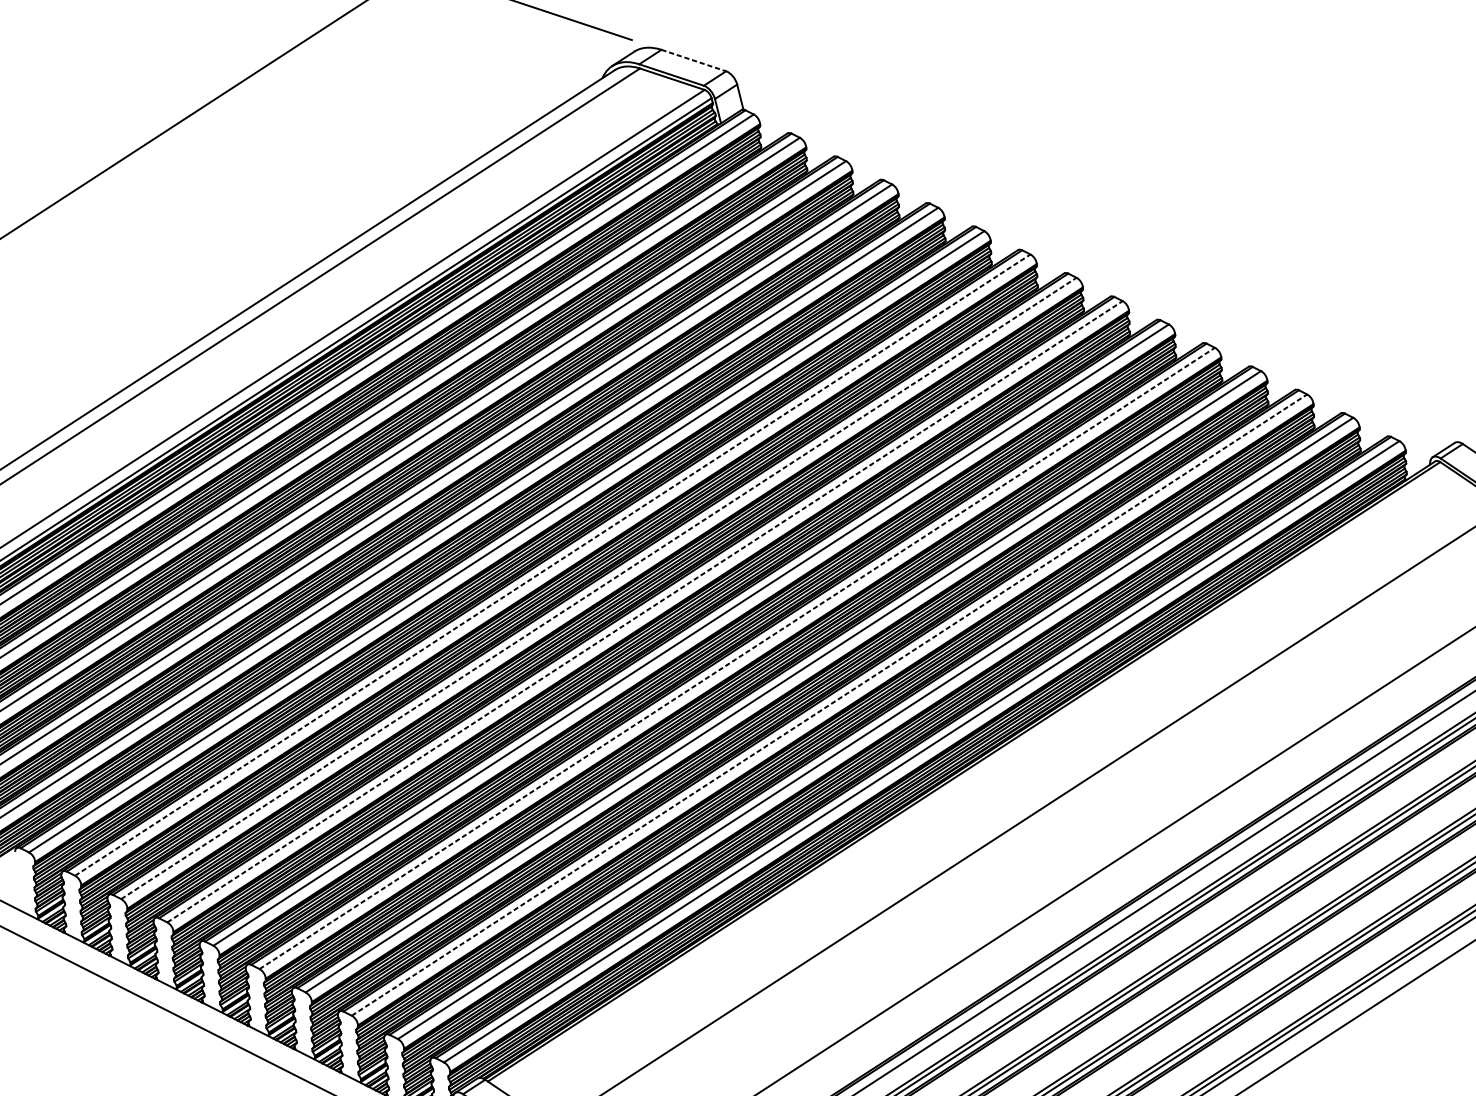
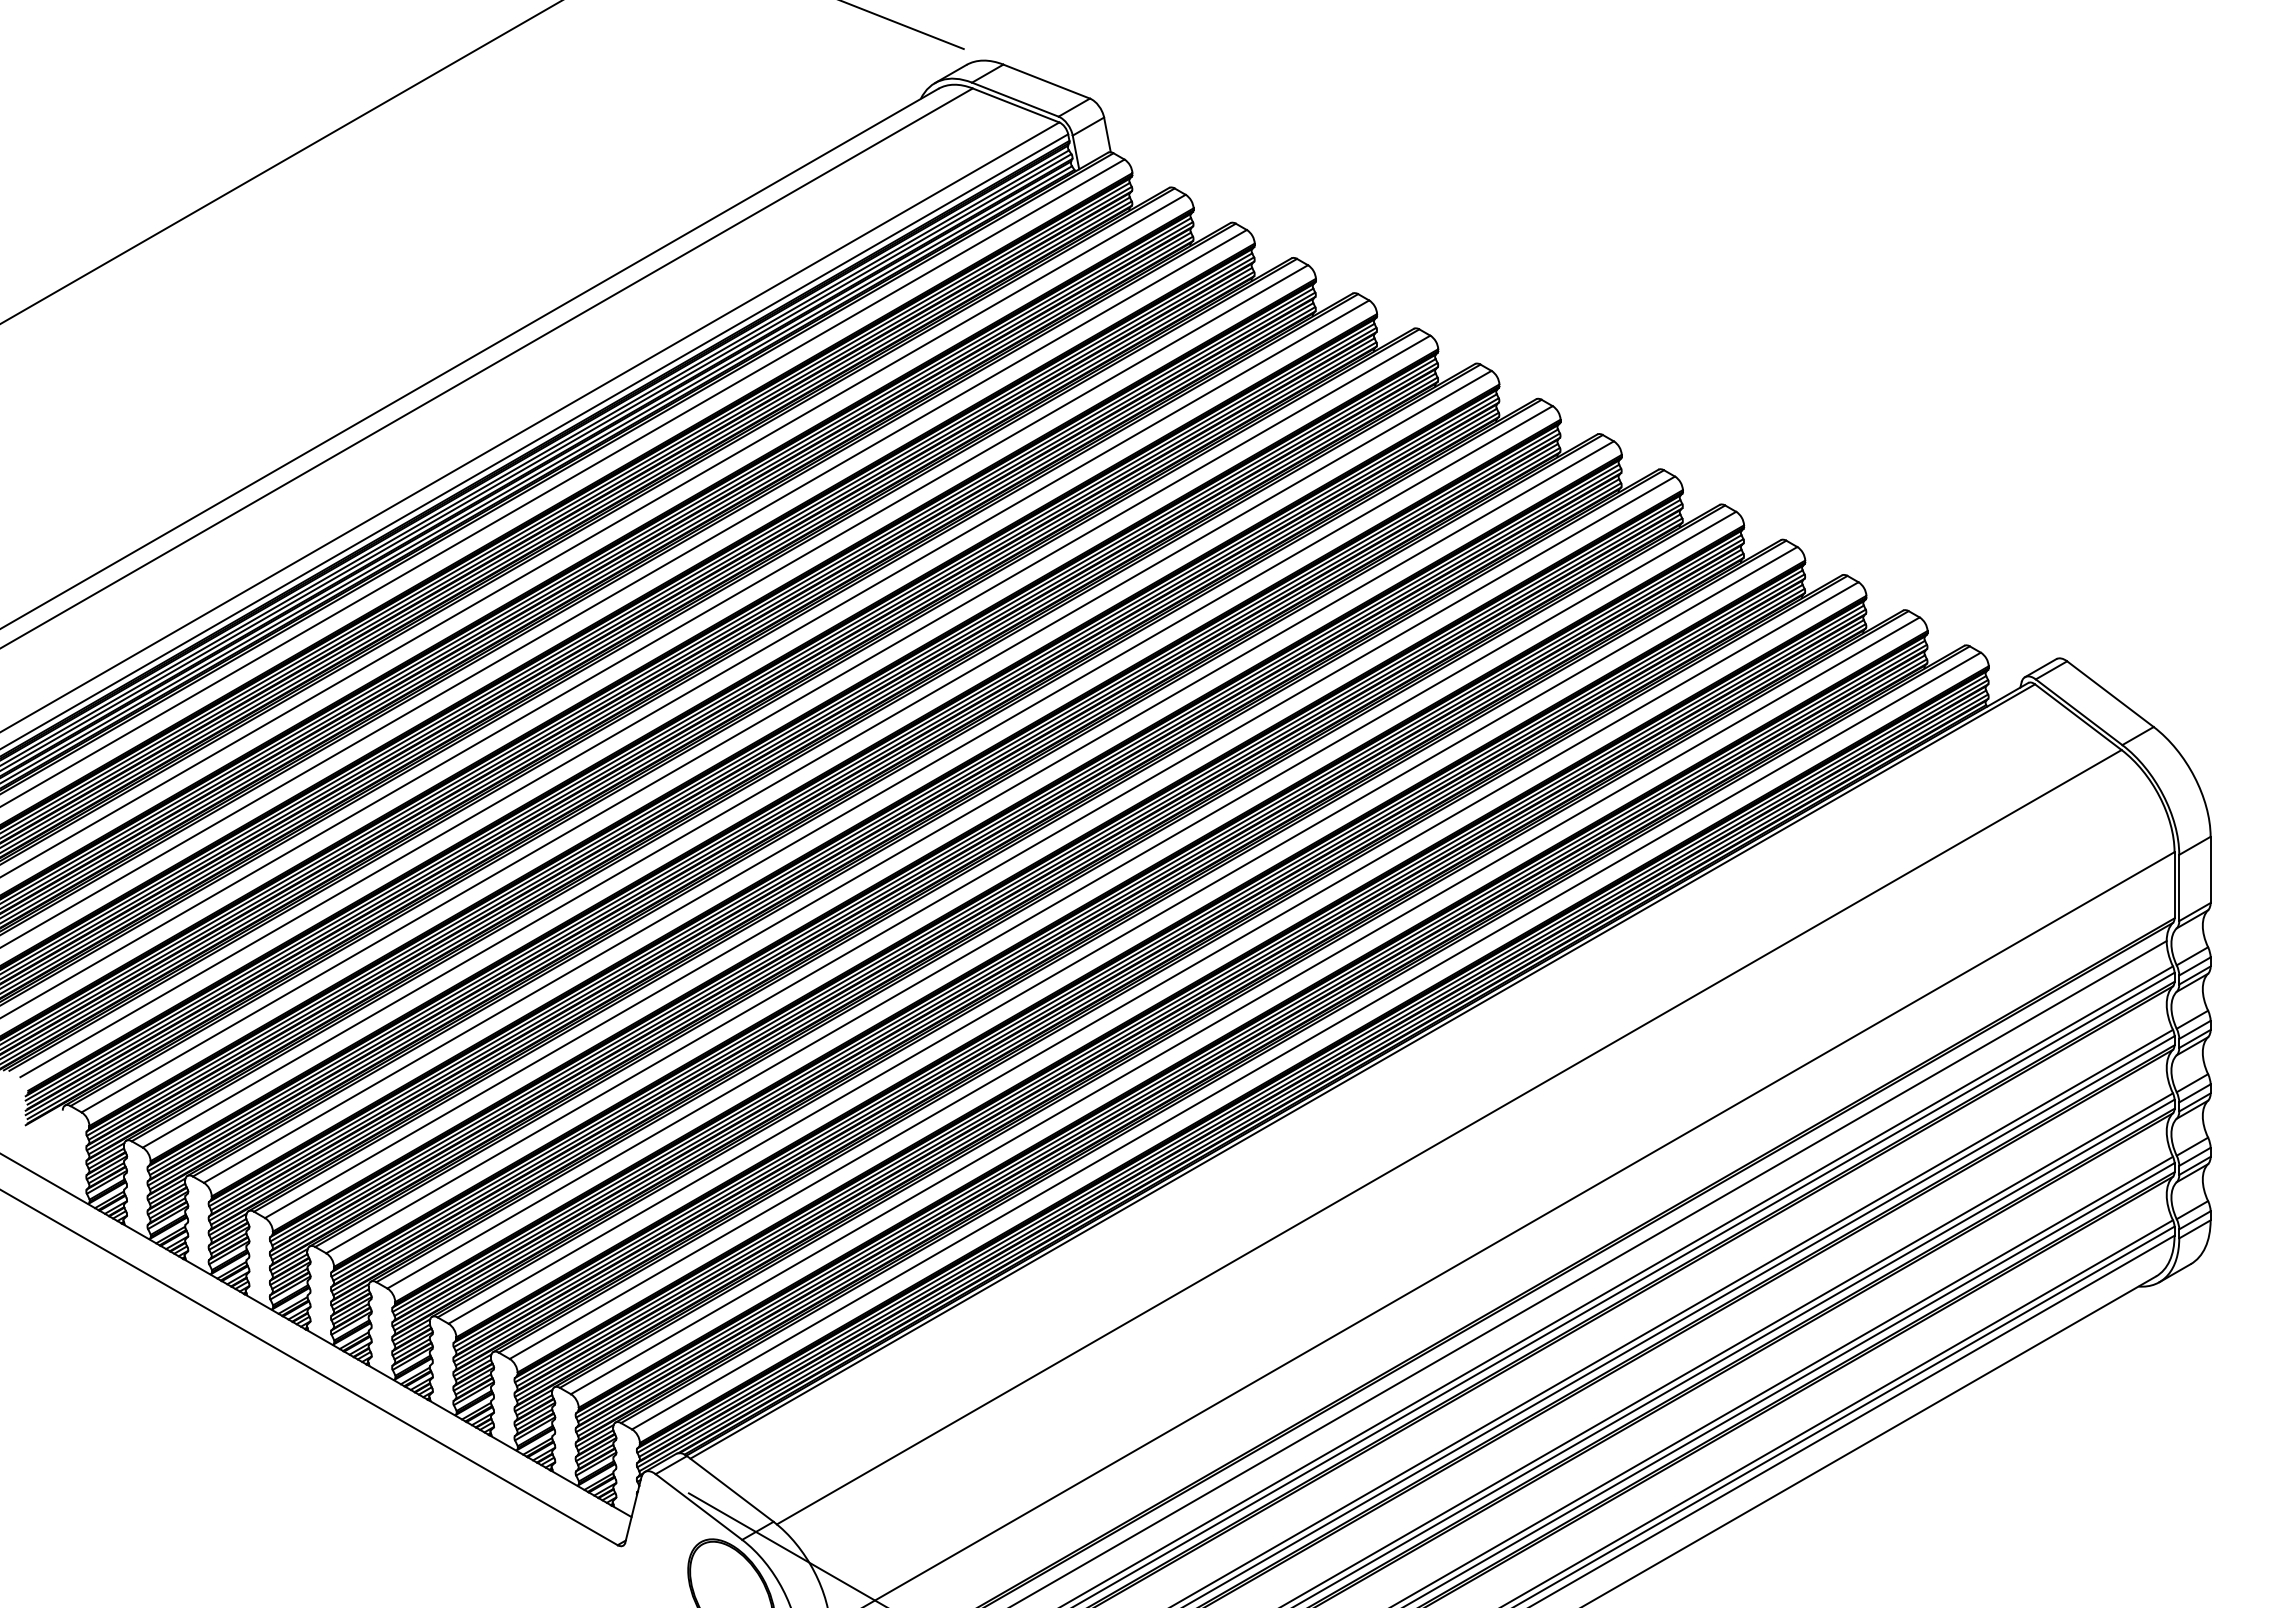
line: (694, 60) -> (1047, 81), dashed -> solid
line: (553, 565) -> (817, 759), dashed -> solid
line: (599, 588) -> (878, 794), dashed -> solid
line: (645, 611) -> (939, 829), dashed -> solid
line: (737, 657) -> (1062, 899), dashed -> solid
line: (829, 705) -> (1184, 970), dashed -> solid

